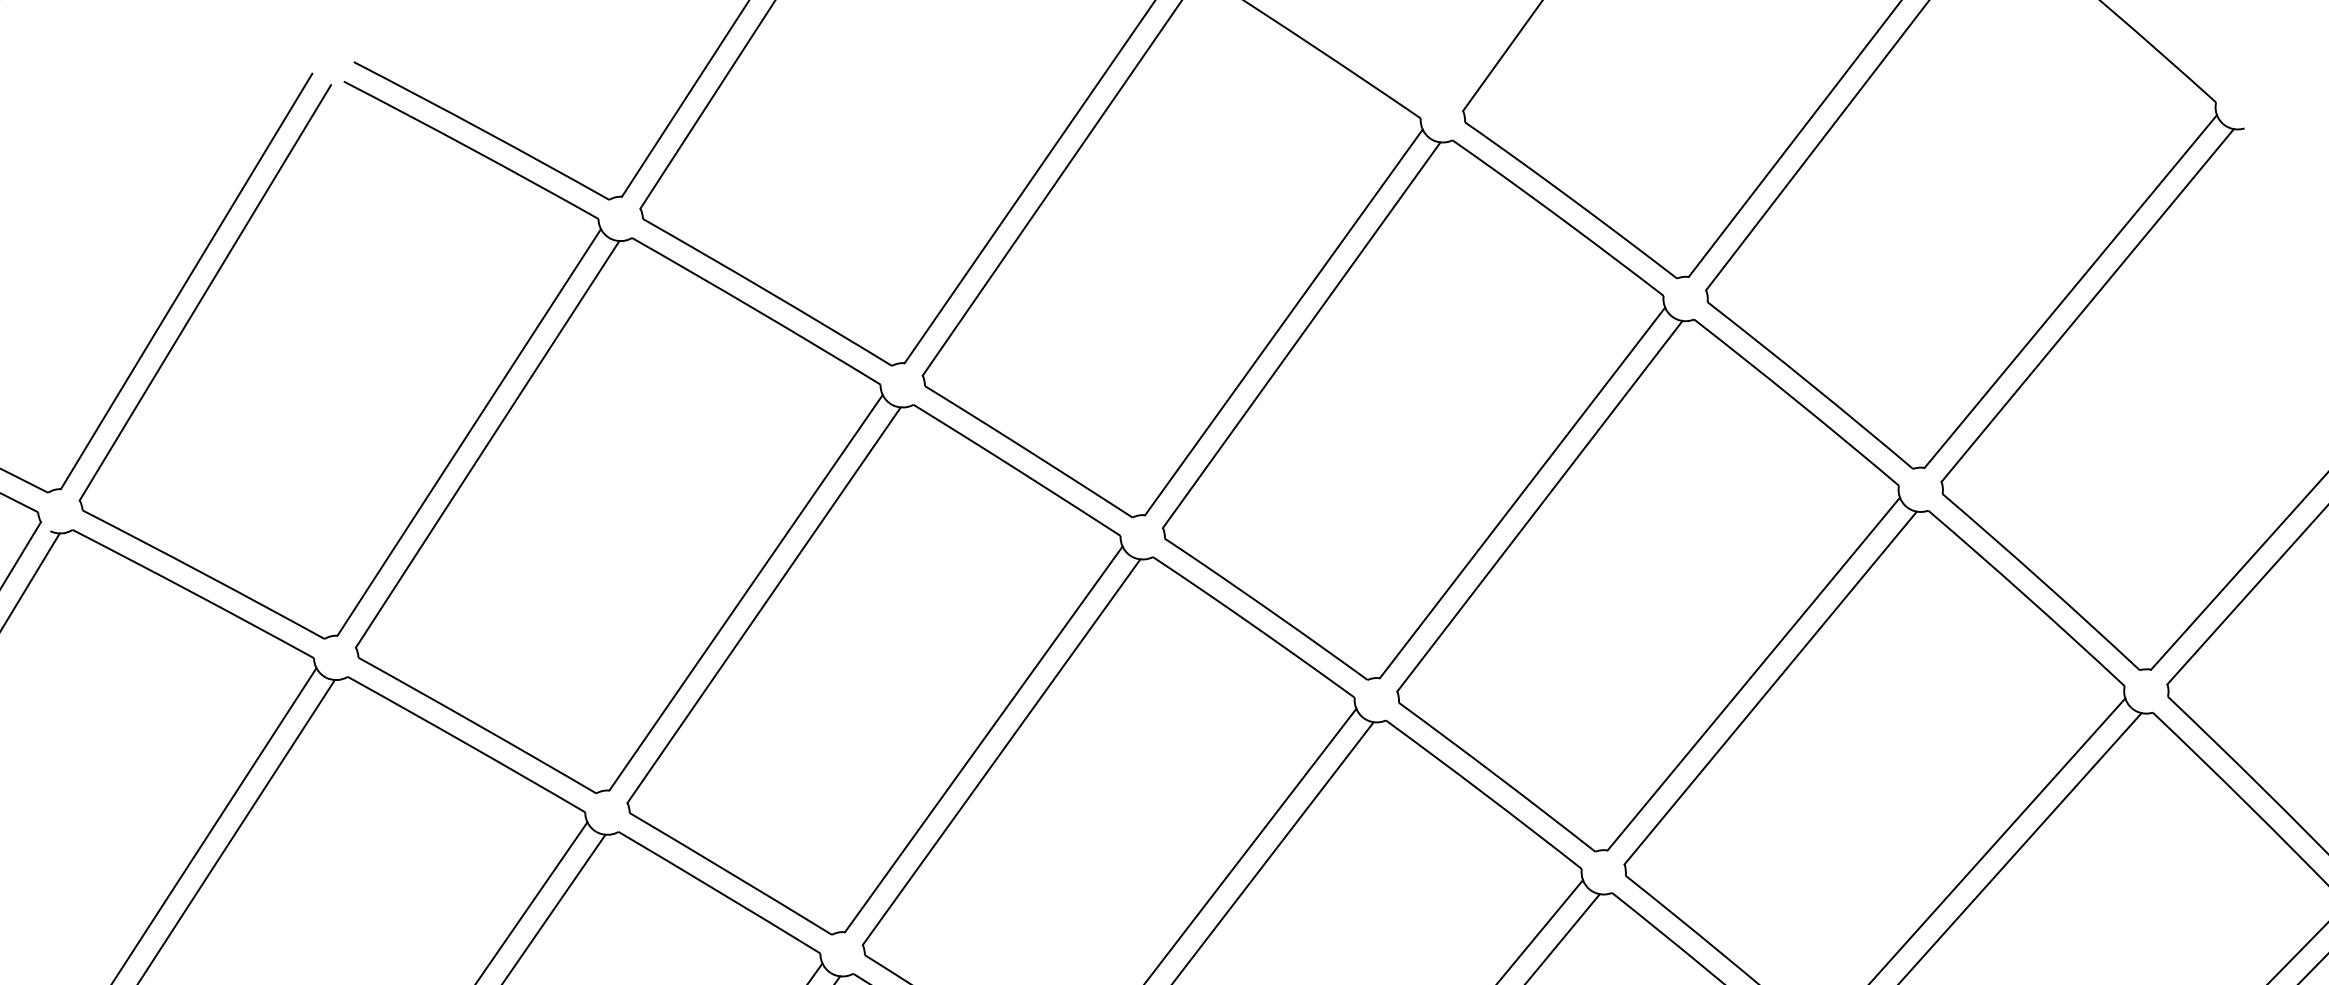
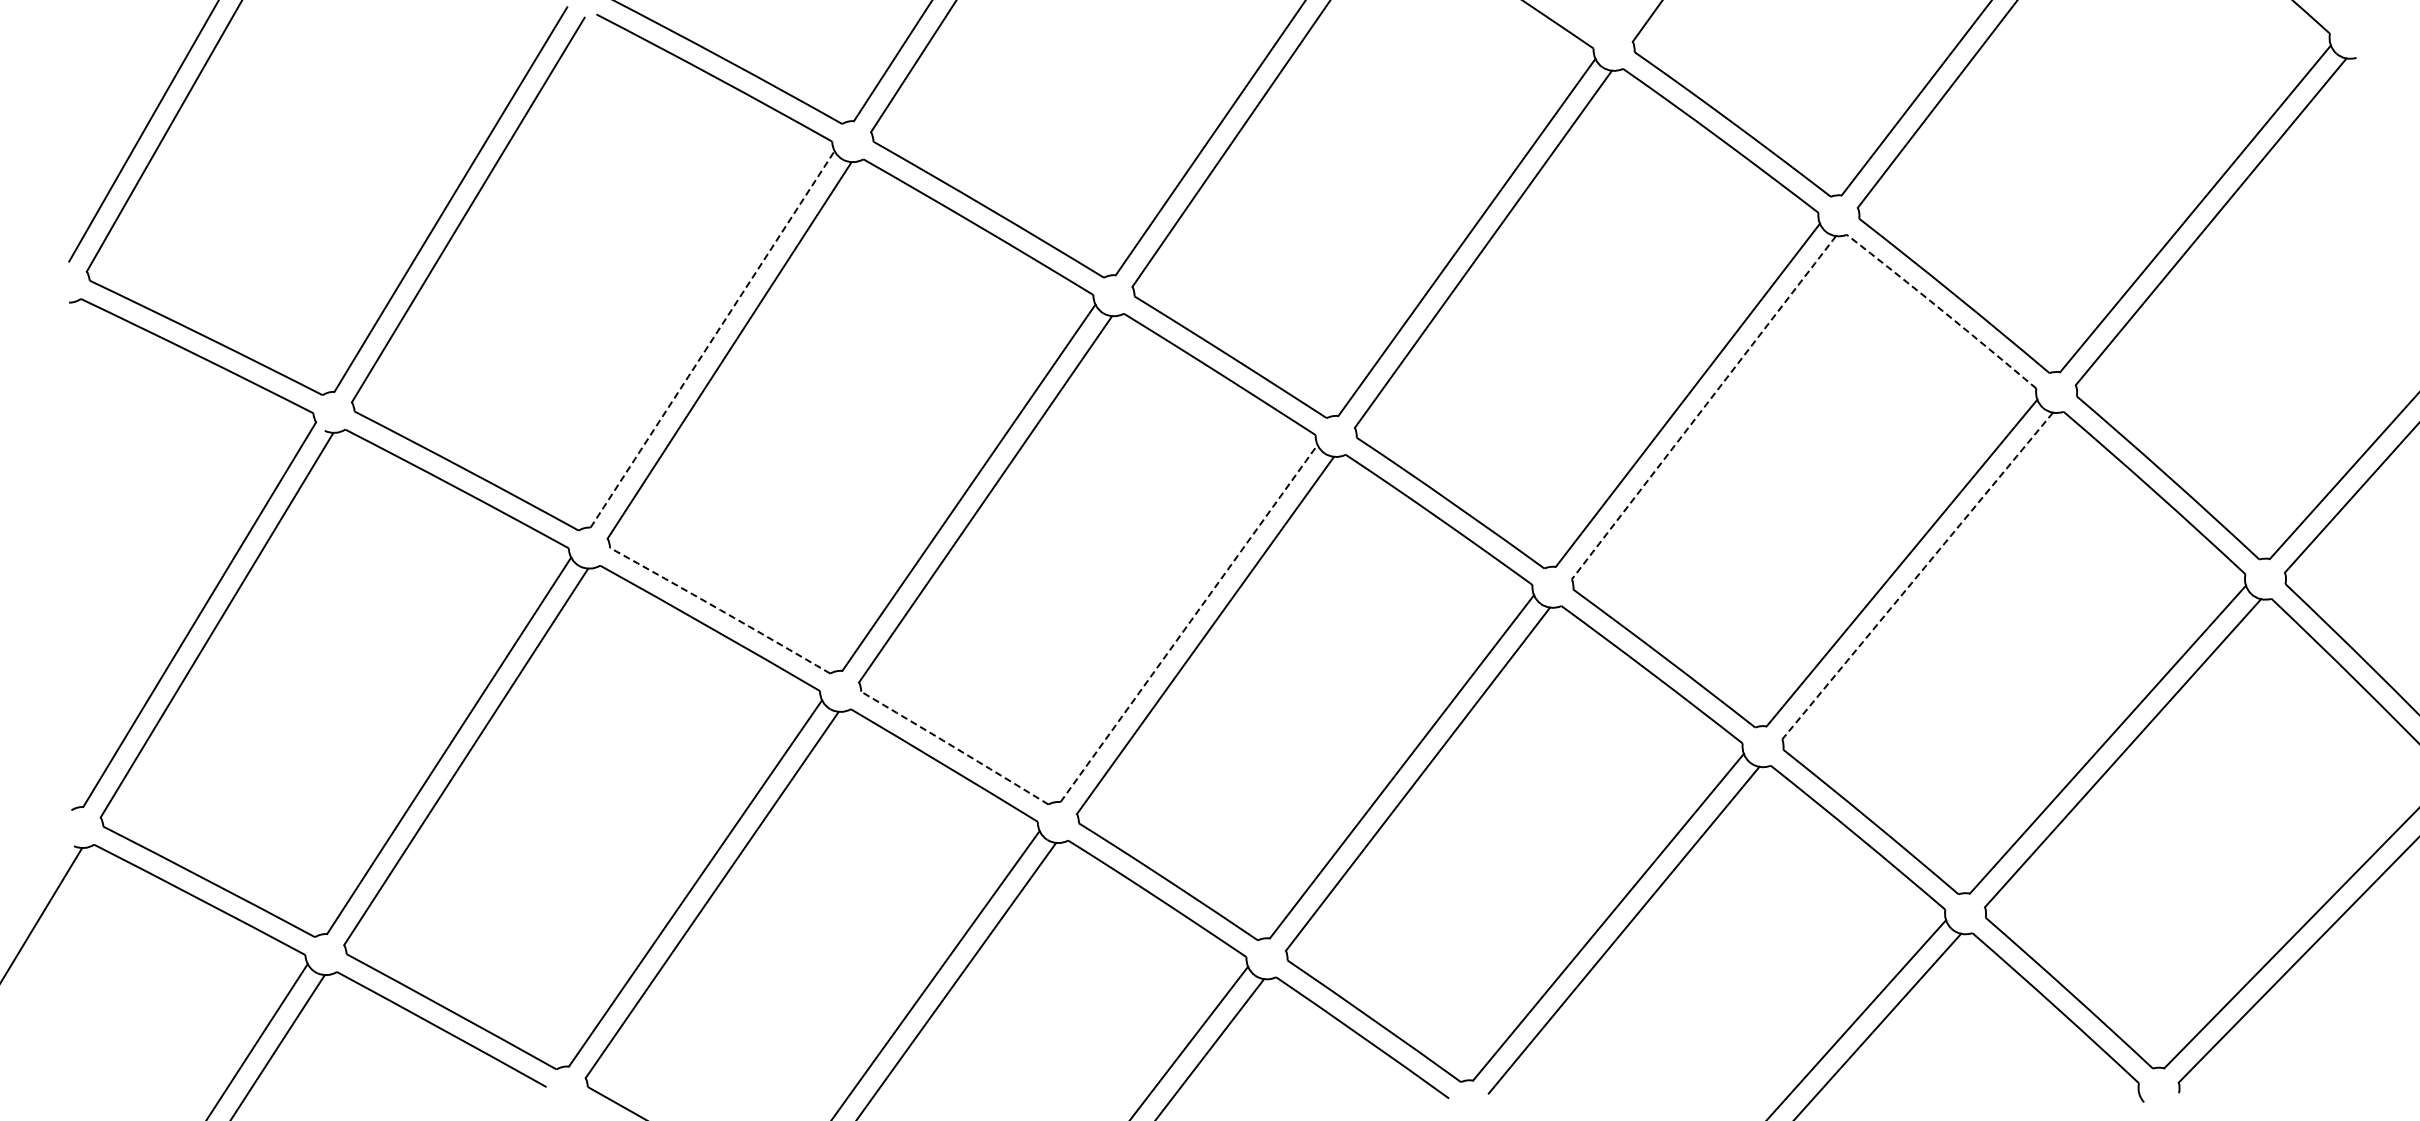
arc: (1797, 401) -> (1942, 310), solid -> dashed
line: (469, 431) -> (712, 338), solid -> dashed
line: (1539, 506) -> (1703, 407), solid -> dashed
line: (1770, 688) -> (1917, 576), solid -> dashed
arc: (477, 725) -> (720, 610), solid -> dashed
line: (984, 739) -> (1189, 623), solid -> dashed
arc: (731, 873) -> (955, 747), solid -> dashed

